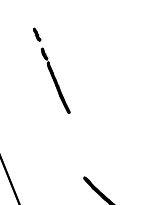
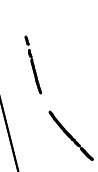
line: (50, 70) -> (32, 64), moved

